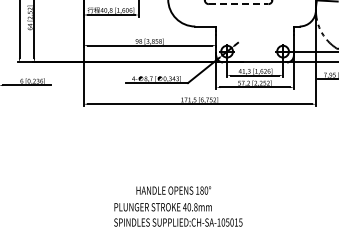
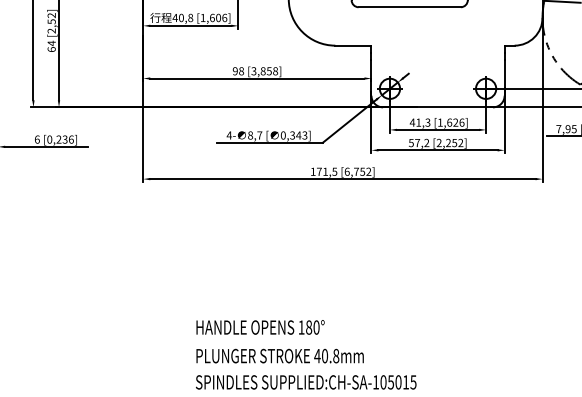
line: (238, 4) -> (409, 7), dashed -> solid
text: (173, 190) -> (260, 327), moved

